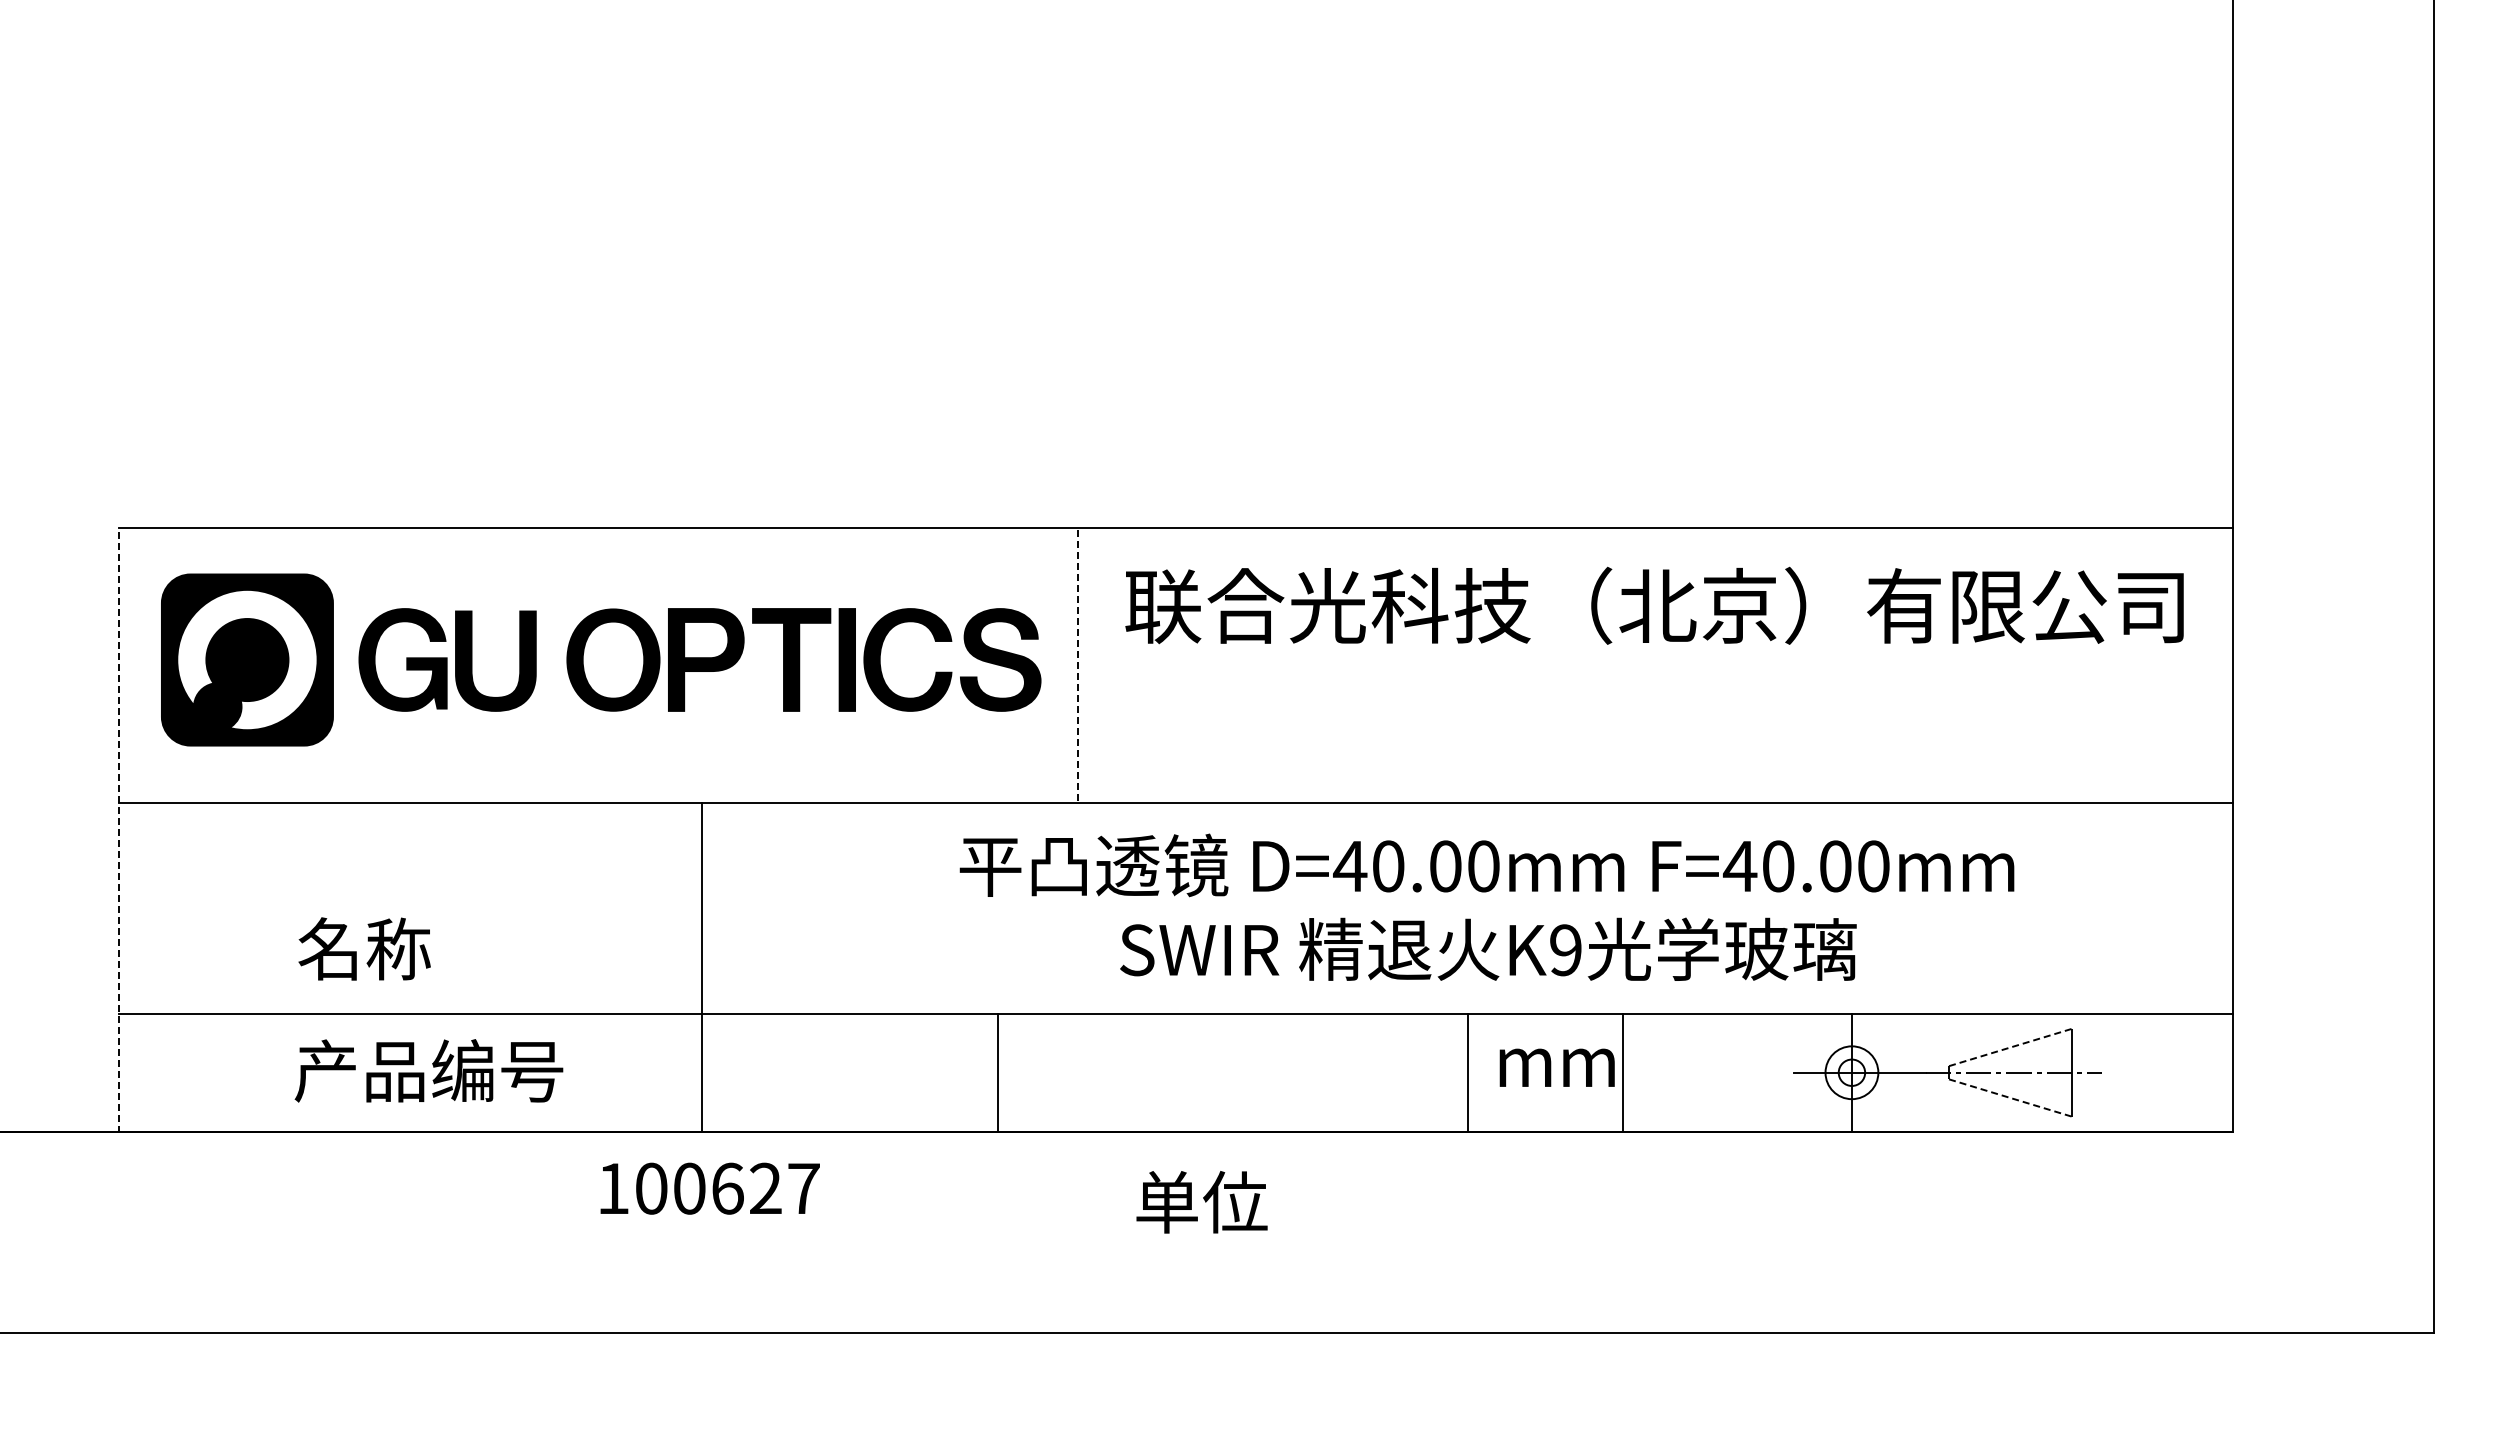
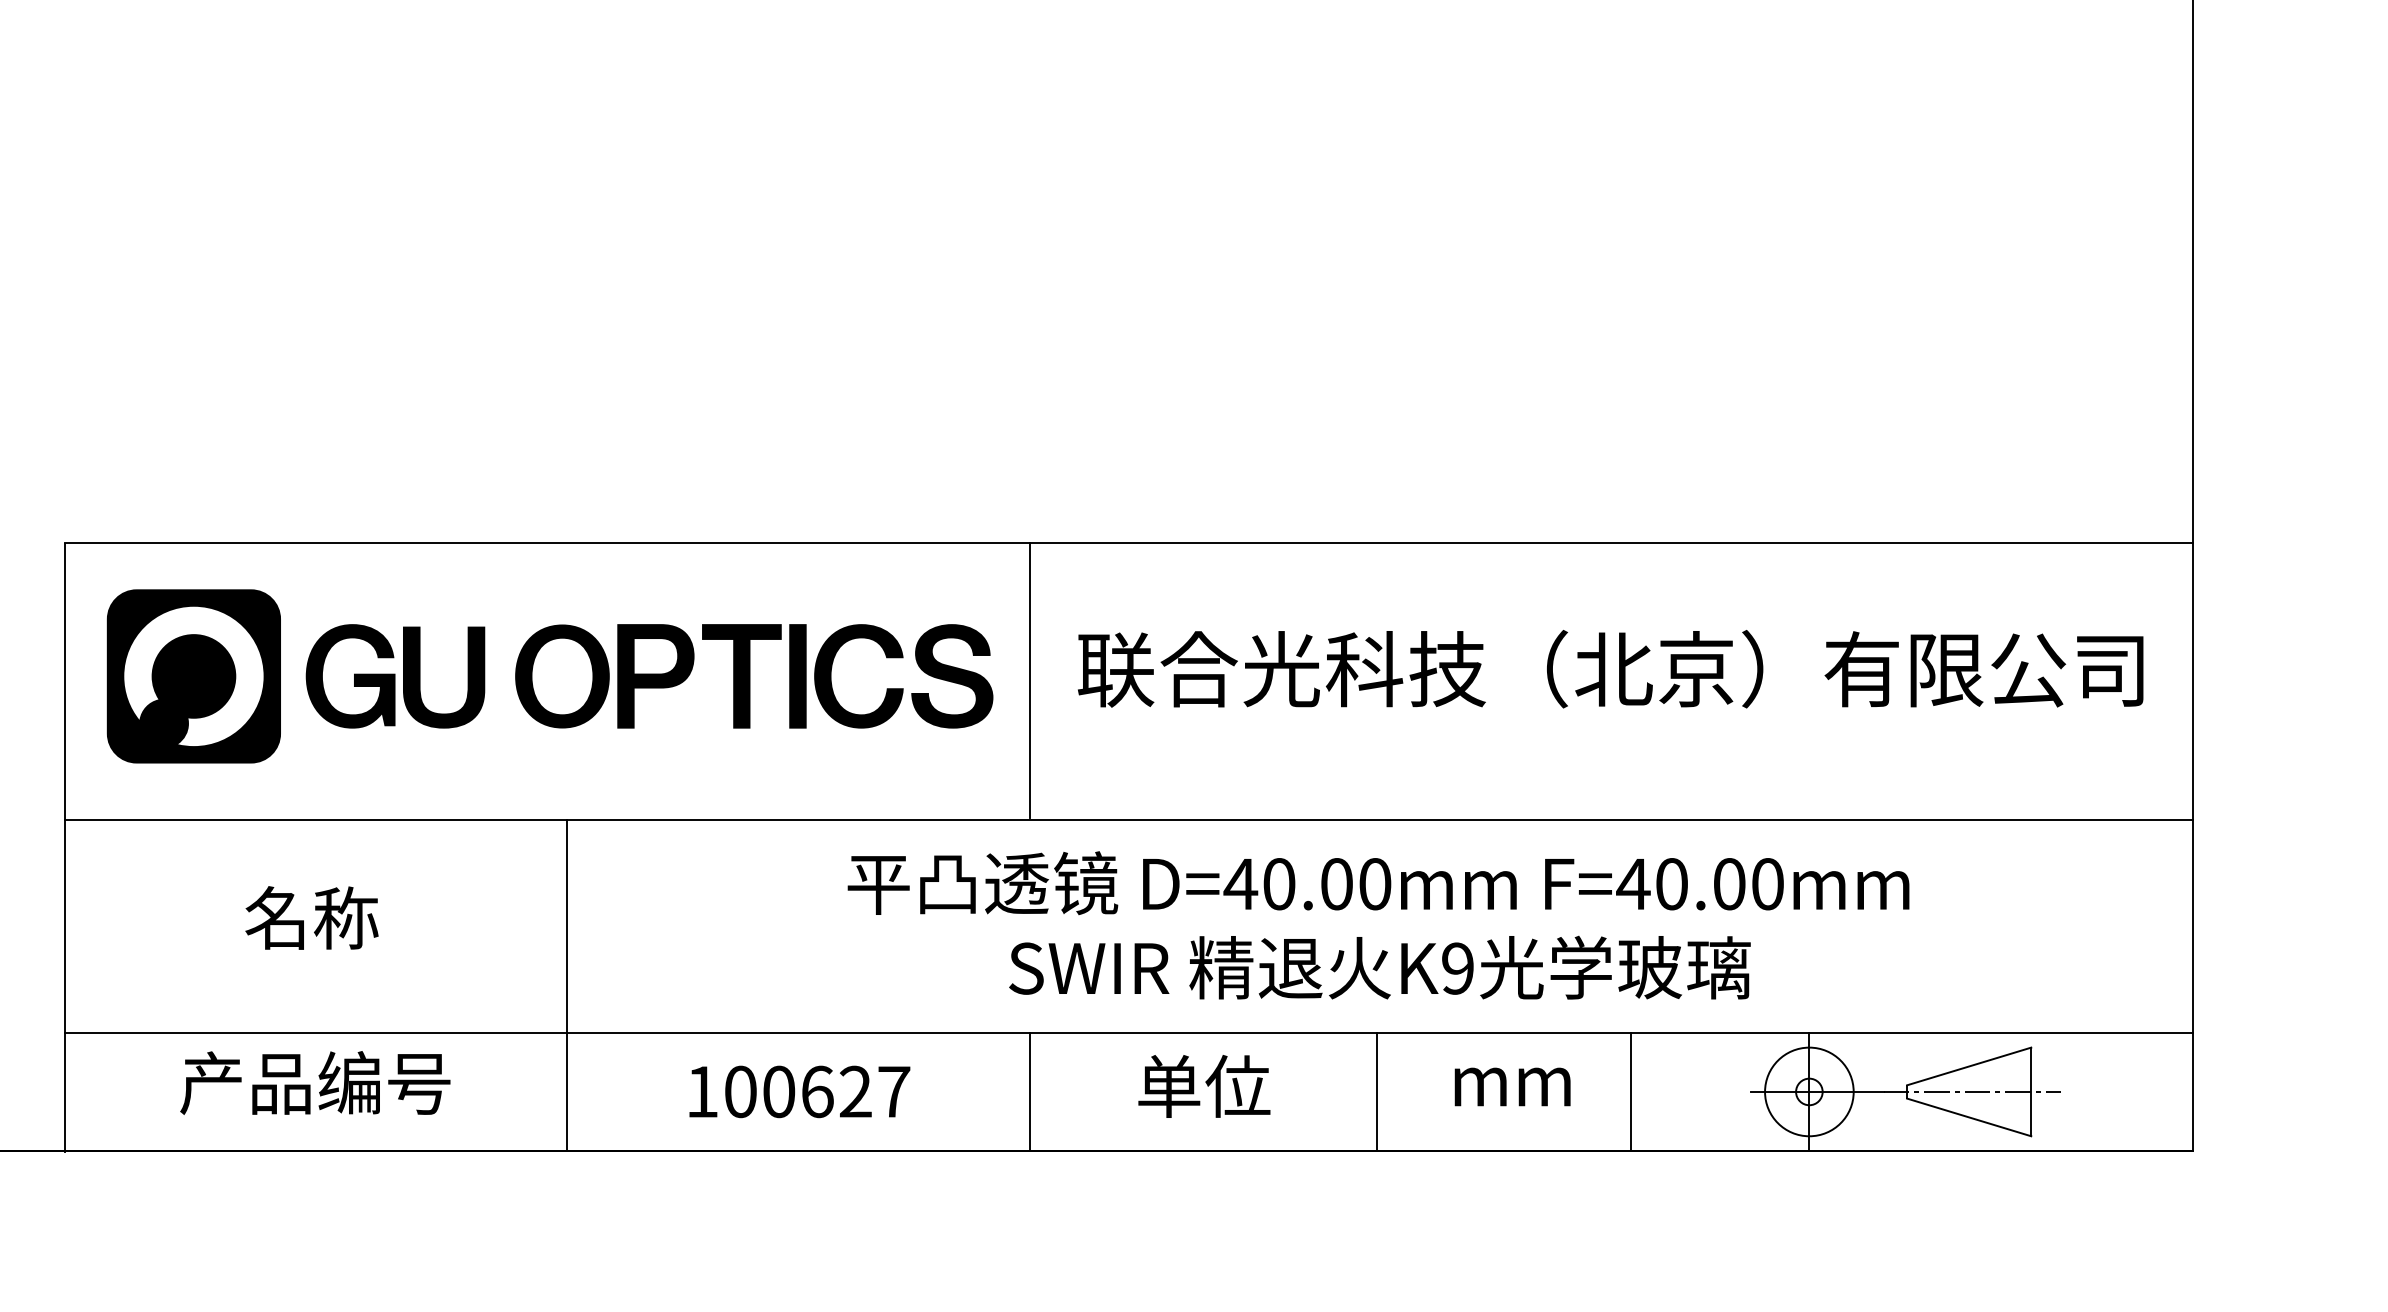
text: (1654, 605) -> (1610, 668), moved
line: (1078, 664) -> (1030, 680), dashed -> solid
line: (119, 830) -> (65, 848), dashed -> solid
text: (1486, 906) -> (1378, 924), moved
text: (364, 948) -> (311, 917), moved
line: (701, 966) -> (566, 984), moved
line: (2011, 1047) -> (1970, 1066), dashed -> solid
text: (428, 1070) -> (314, 1082), moved
line: (998, 1072) -> (1030, 1091), moved
line: (1468, 1072) -> (1377, 1091), moved
line: (1623, 1072) -> (1631, 1091), moved
circle: (1851, 1072) -> (1808, 1091), size x1.67
line: (2011, 1098) -> (1970, 1117), dashed -> solid
text: (709, 1188) -> (799, 1091), moved
text: (1201, 1202) -> (1203, 1086), moved

